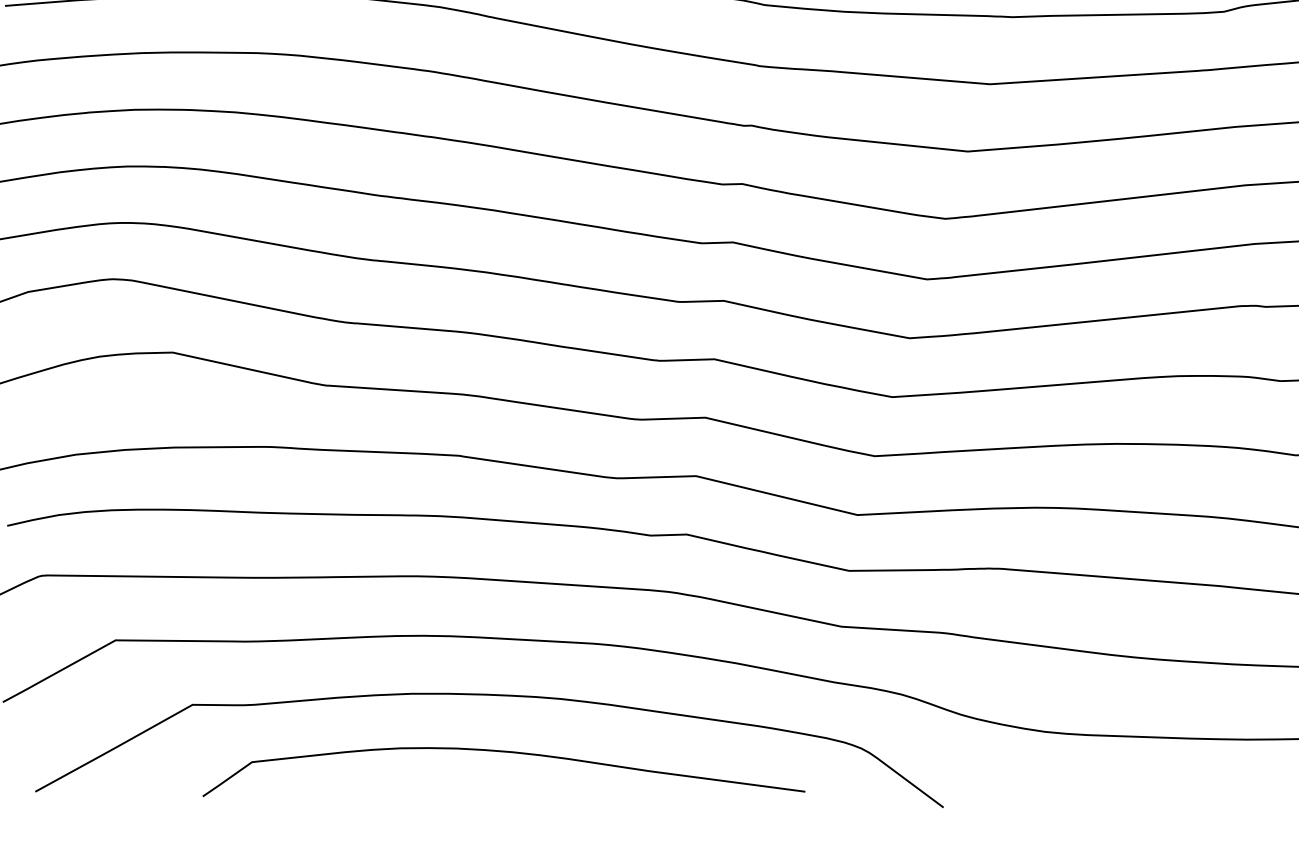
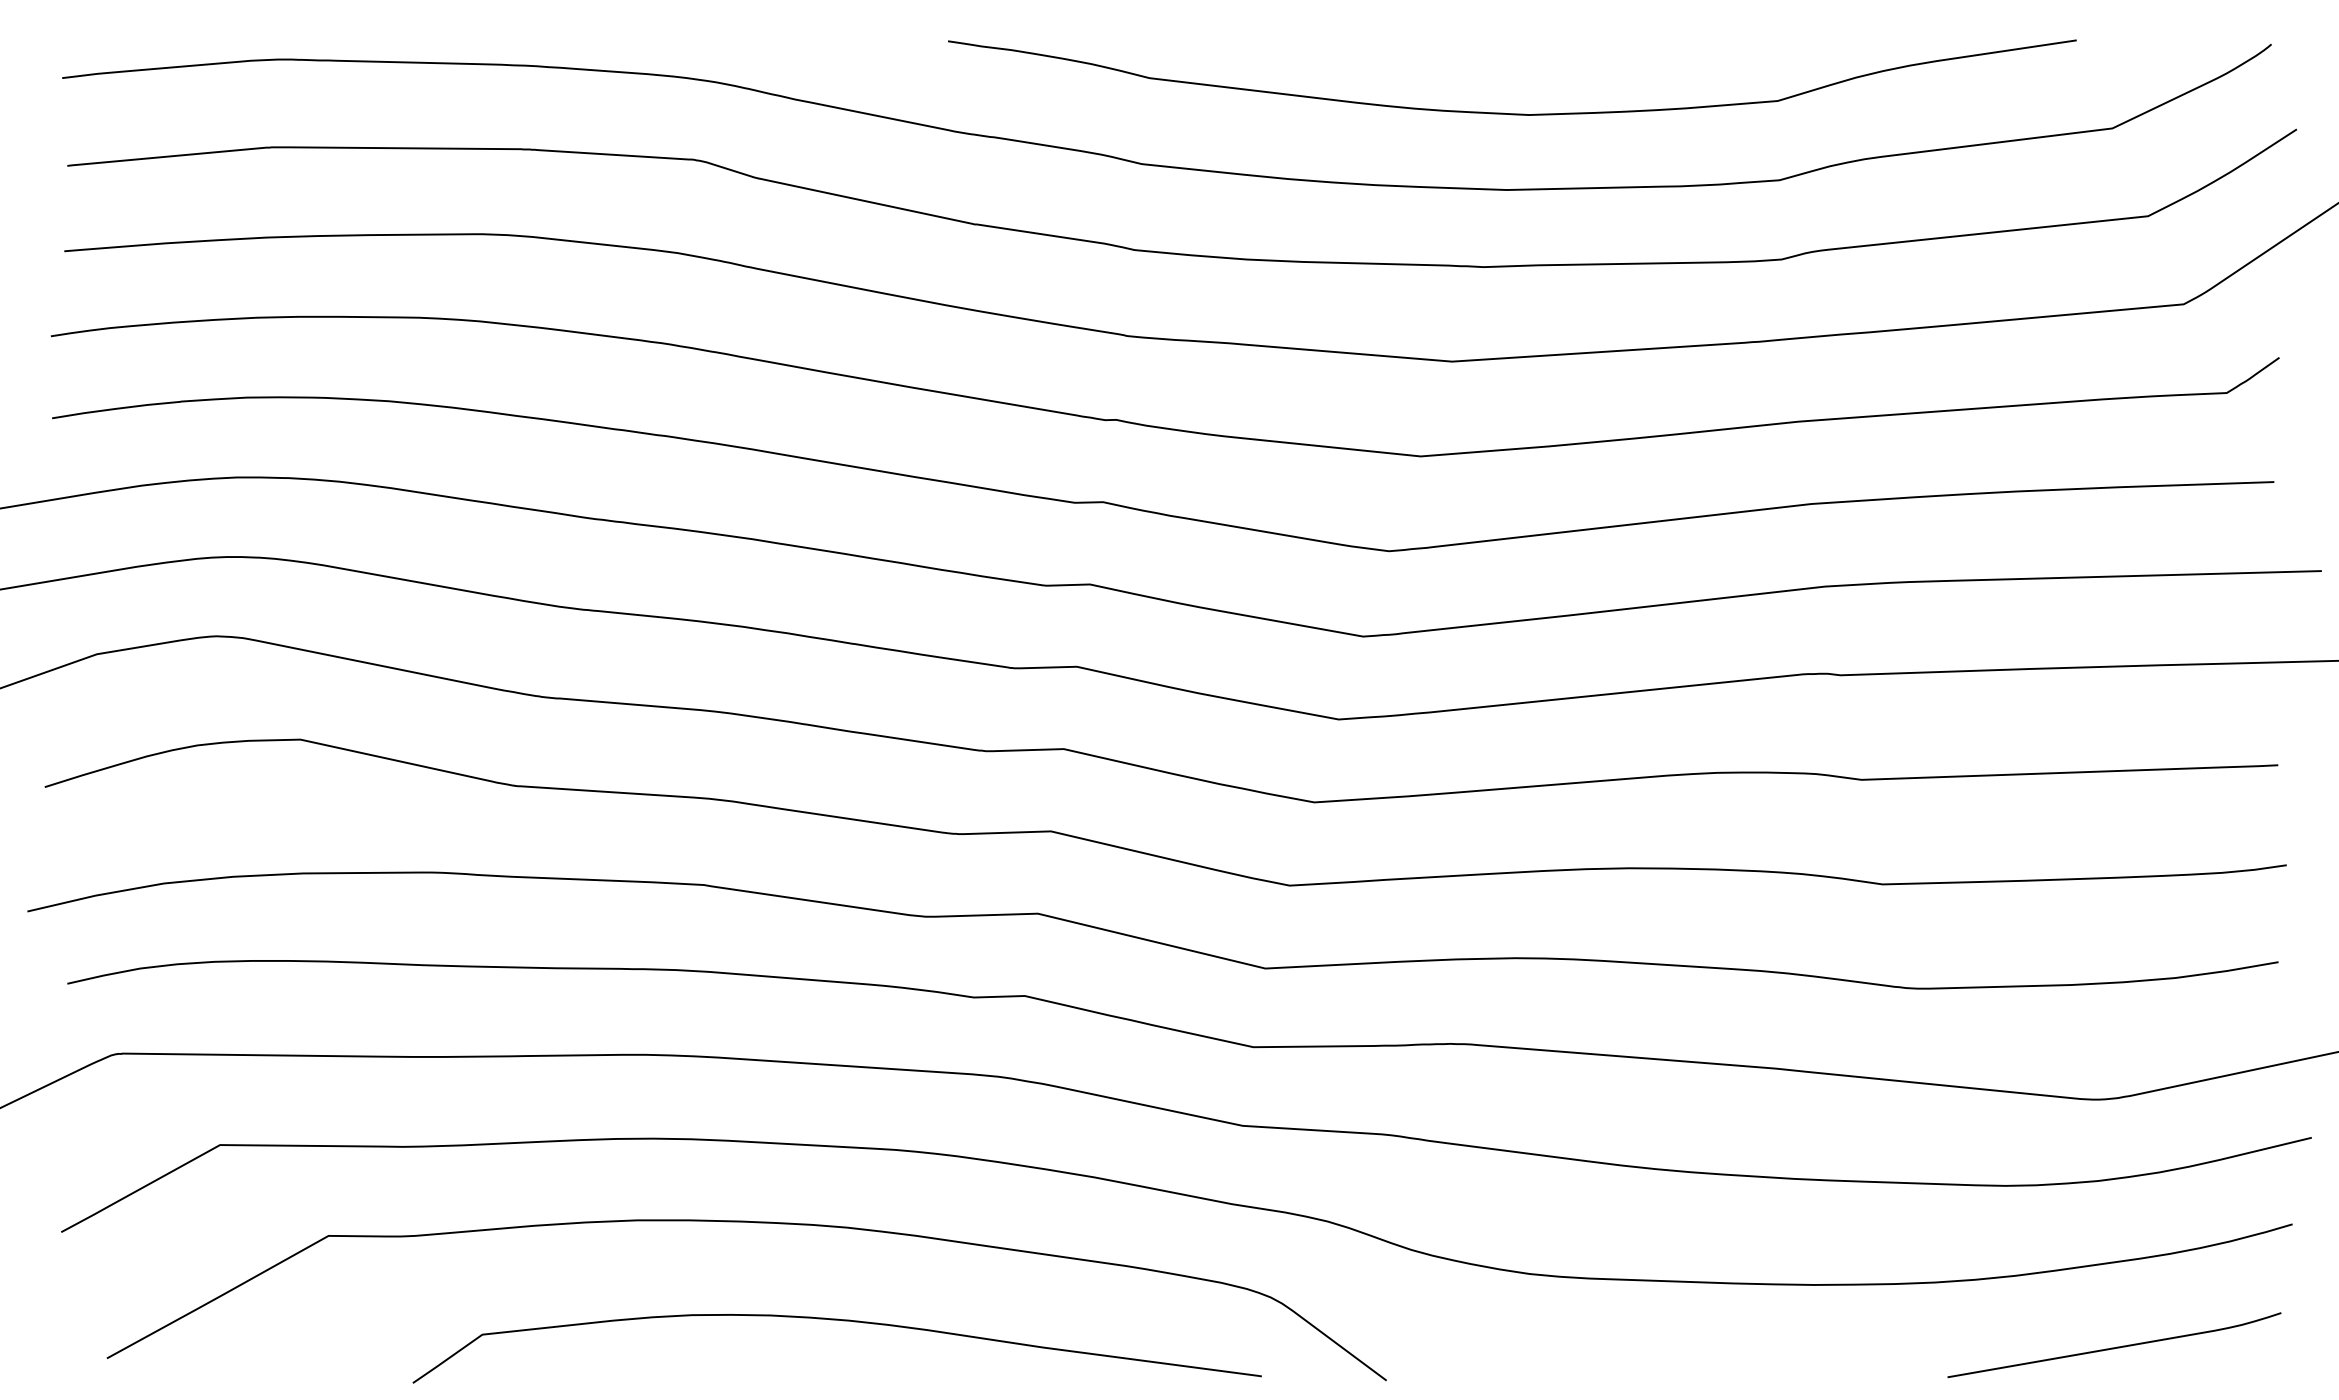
curve: (508, 752) -> (843, 1321), moved

